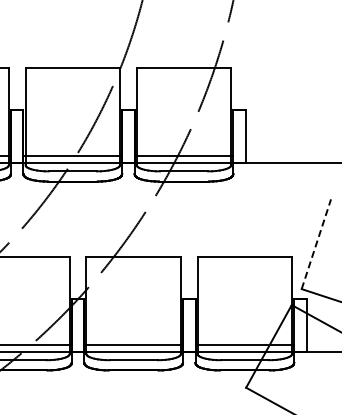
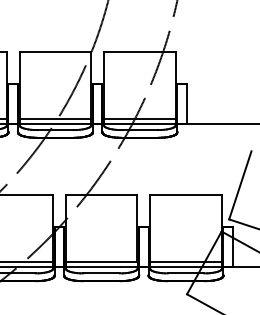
line: (316, 243) -> (240, 184), dashed -> solid

